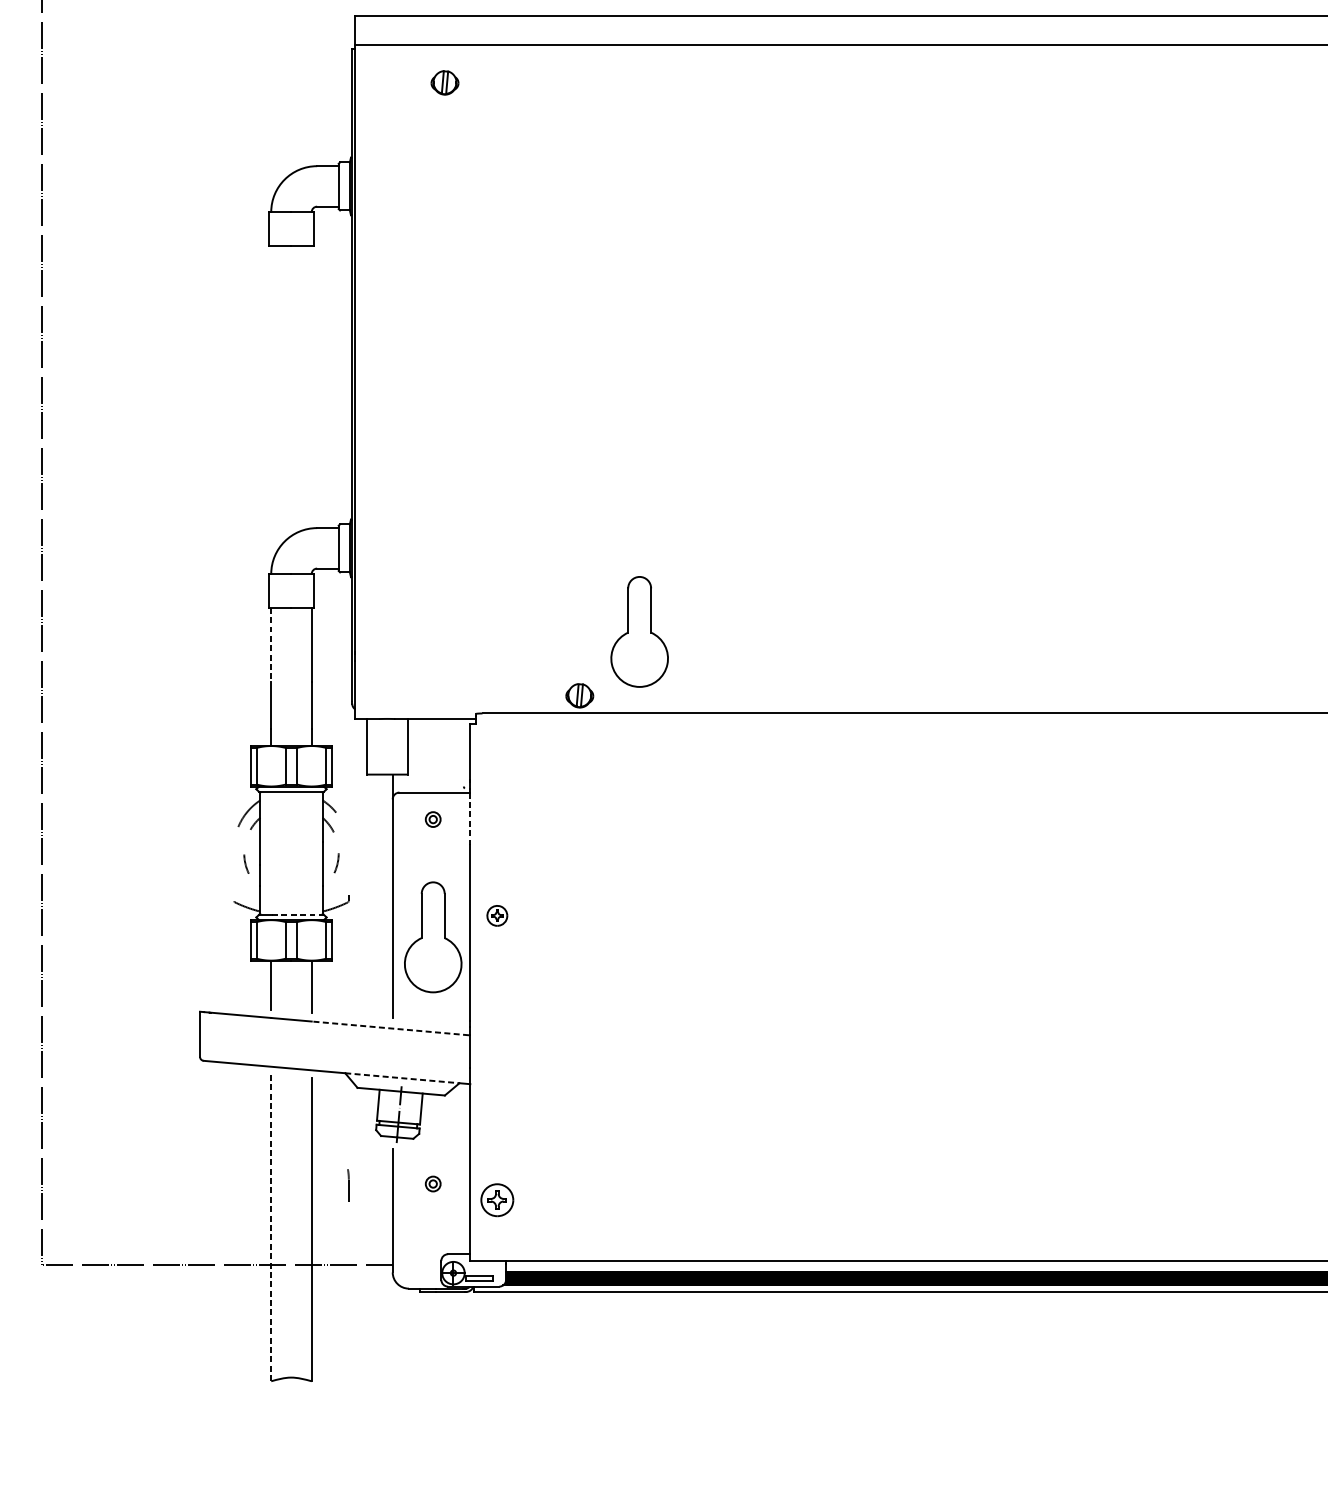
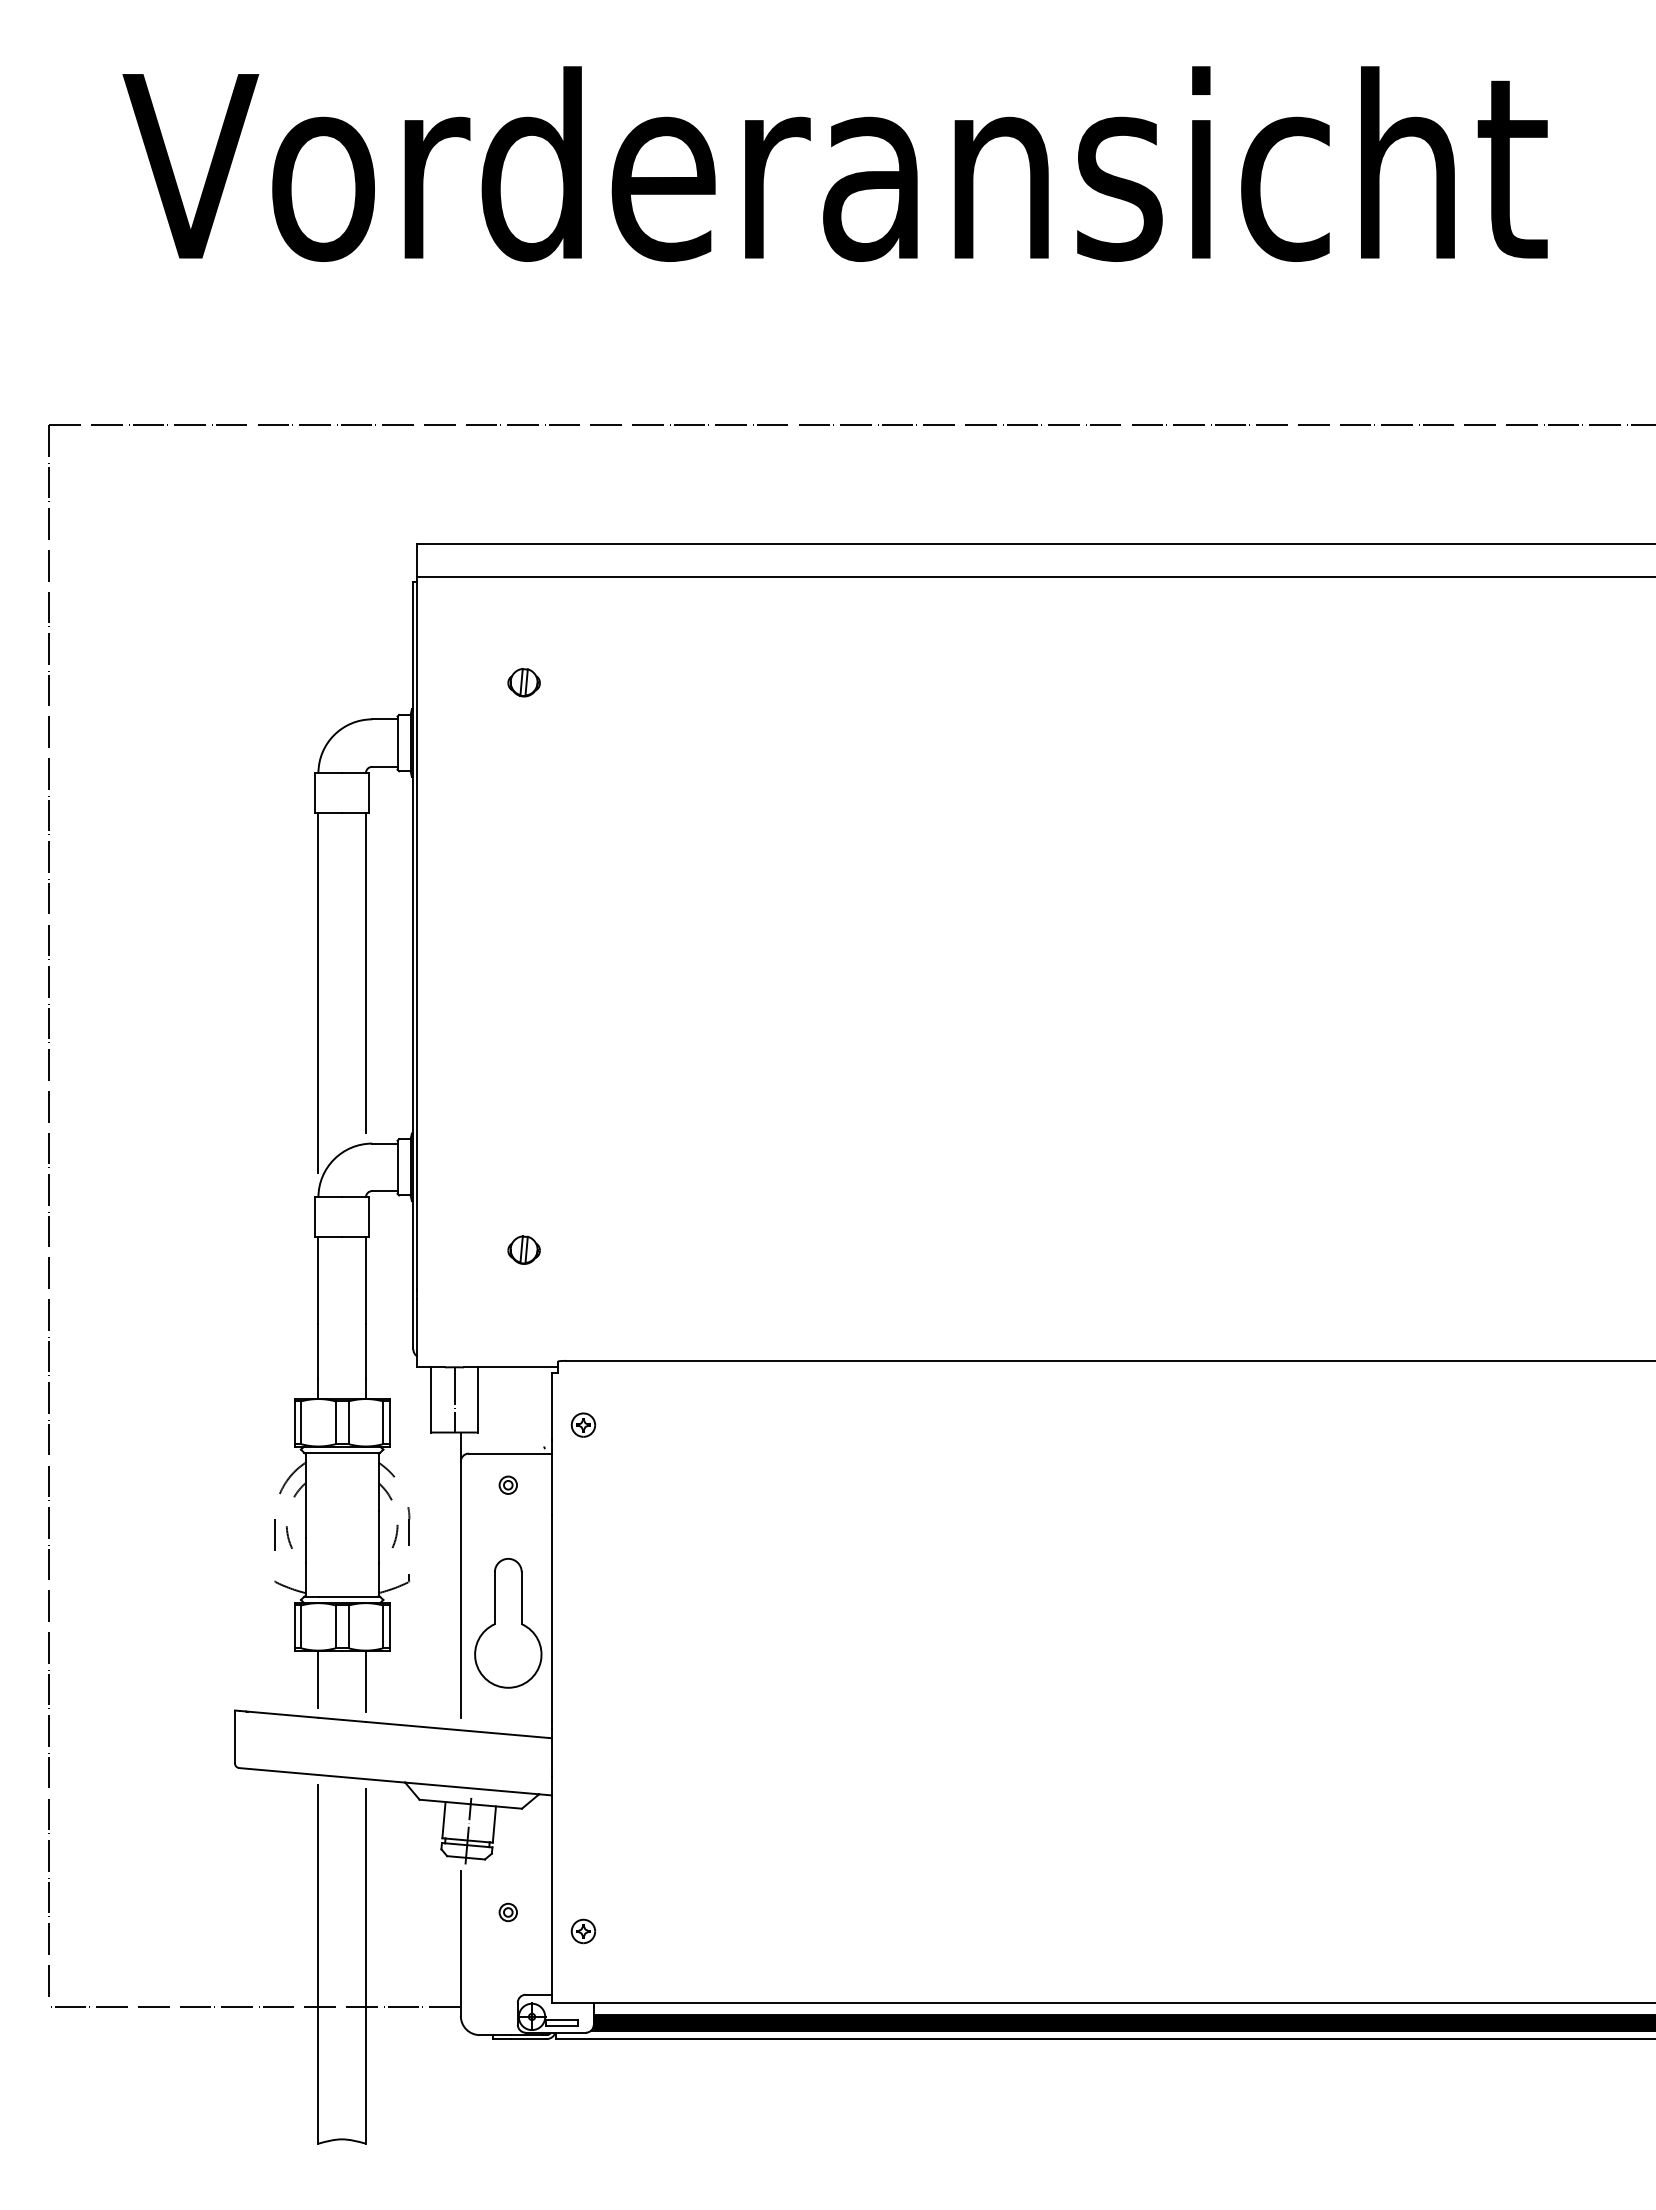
part: (444, 82) -> (523, 682), moved
line: (311, 382) -> (365, 972), added
line: (271, 399) -> (318, 992), added
part: (639, 632) -> (750, 1265), removed
line: (271, 644) -> (318, 1280), dashed -> solid
part: (579, 695) -> (523, 1249), moved
line: (387, 746) -> (454, 1399), added
line: (470, 818) -> (551, 1484), dashed -> solid
line: (233, 862) -> (274, 1535), added
line: (298, 914) -> (350, 1596), dashed -> solid
part: (497, 915) -> (583, 1424), moved
line: (390, 1028) -> (458, 1730), dashed -> solid
line: (402, 1078) -> (472, 1788), dashed -> solid
part: (348, 1185) -> (408, 1526), moved
part: (497, 1200) -> (583, 1931), size x0.62
line: (271, 1228) -> (318, 1964), dashed -> solid

